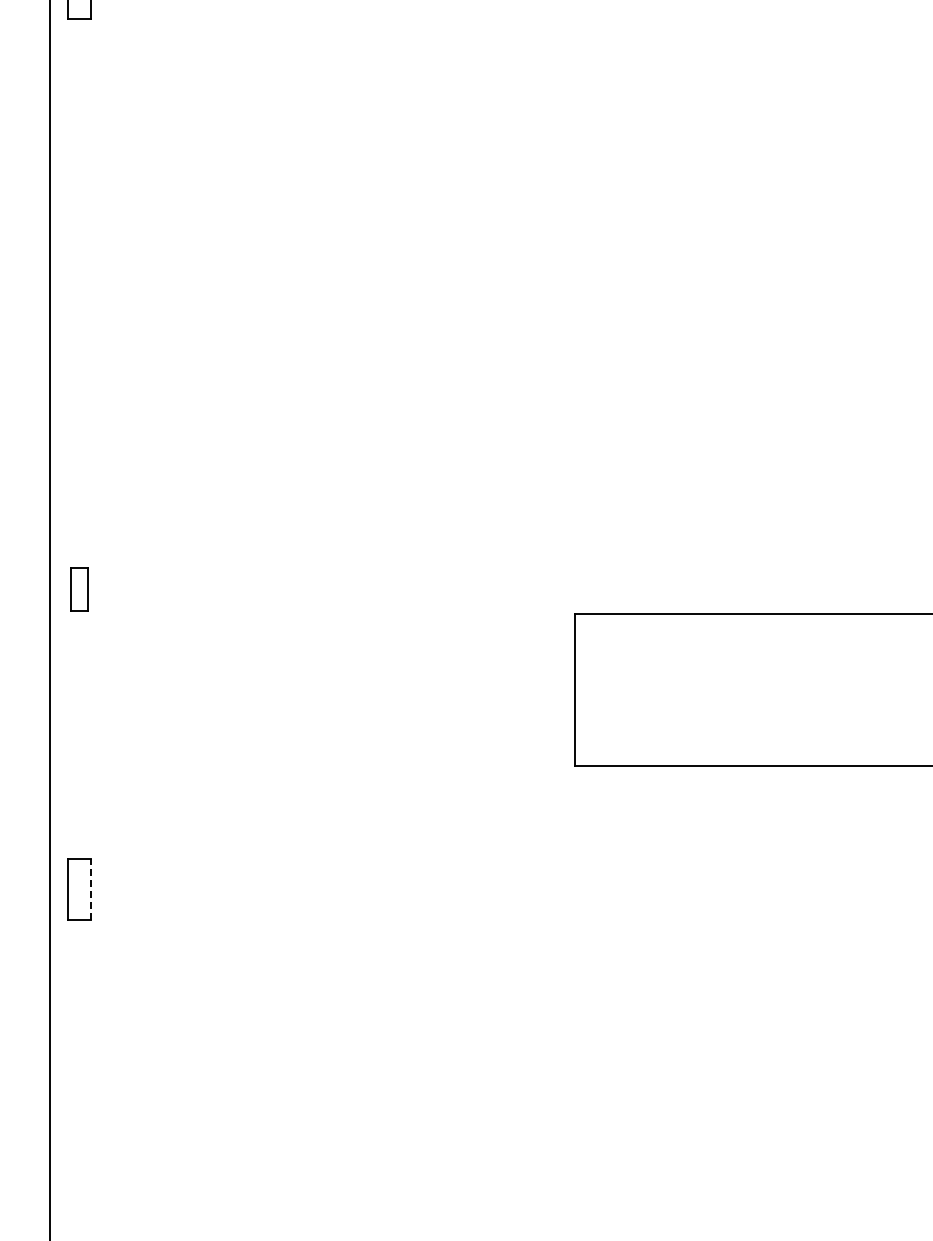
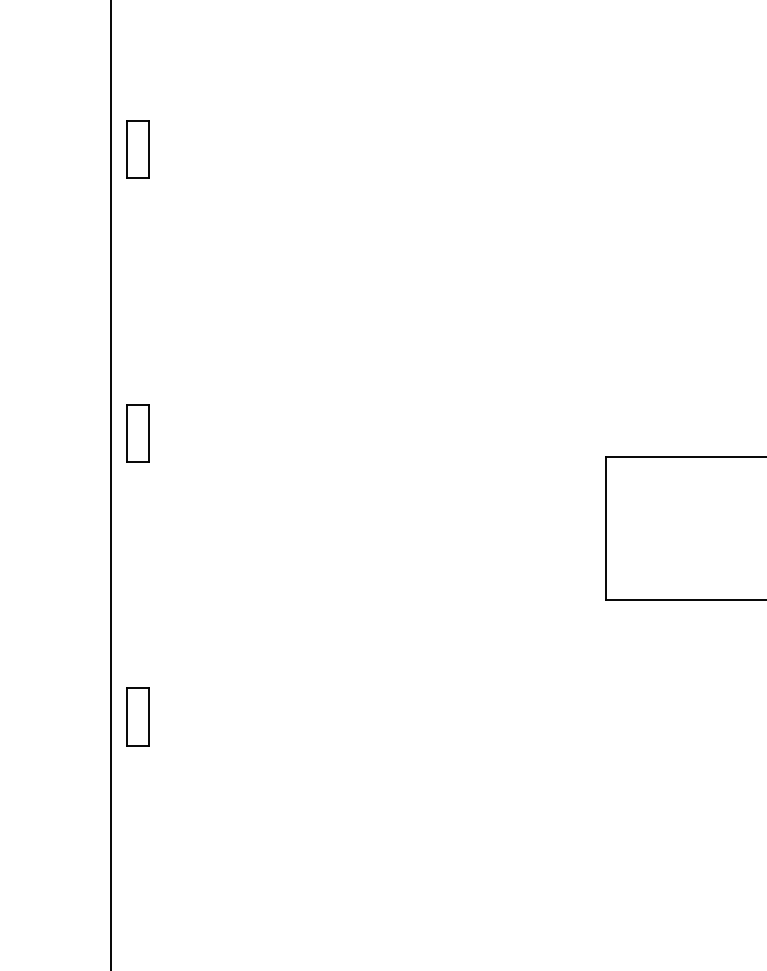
part: (79, 288) -> (138, 149), added
part: (79, 589) -> (138, 433), size x1.43
line: (90, 889) -> (148, 716), dashed -> solid

